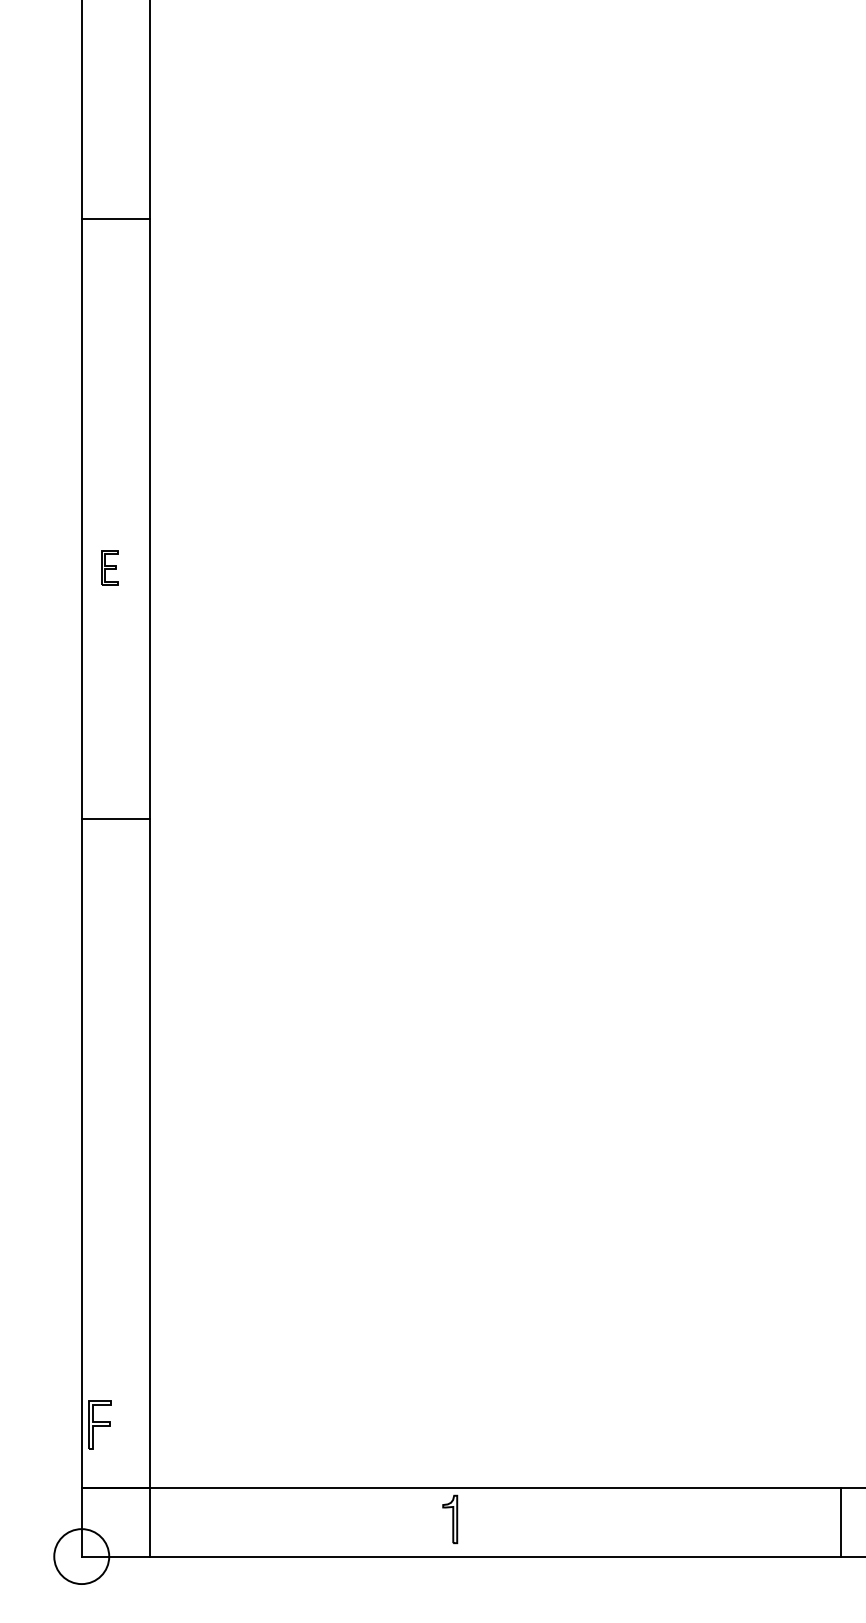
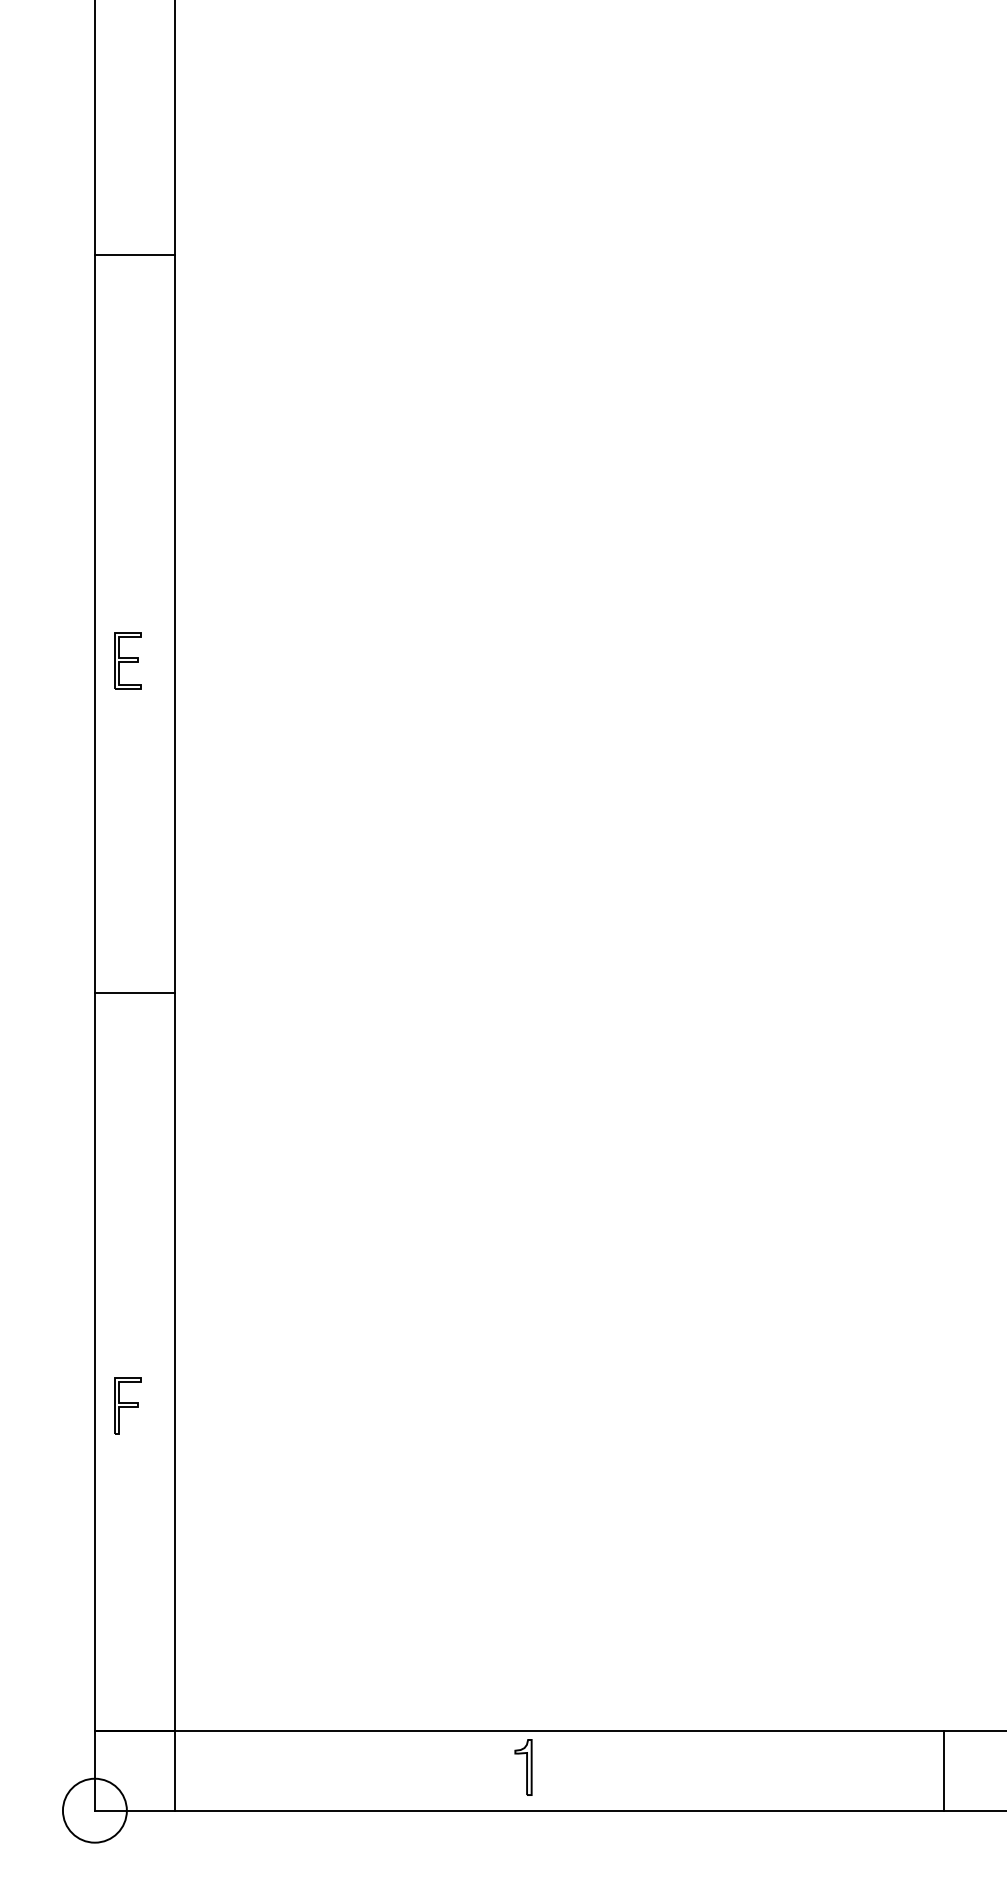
part: (109, 567) -> (127, 660), size x1.43
line: (115, 818) -> (134, 992), moved
part: (100, 1424) -> (127, 1405), moved
line: (841, 1522) -> (944, 1770), moved

